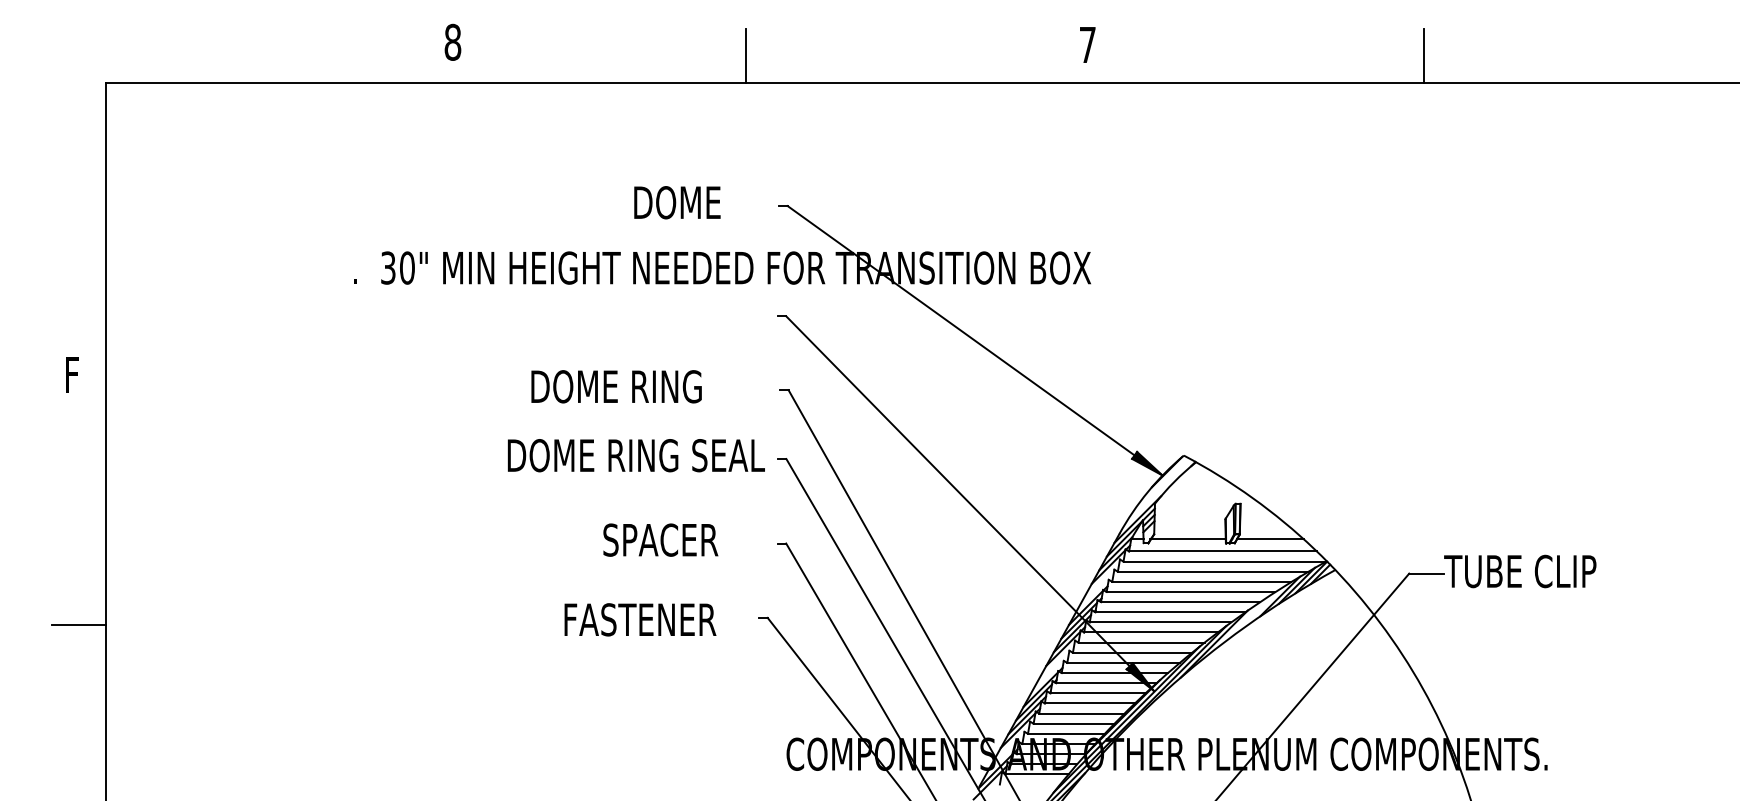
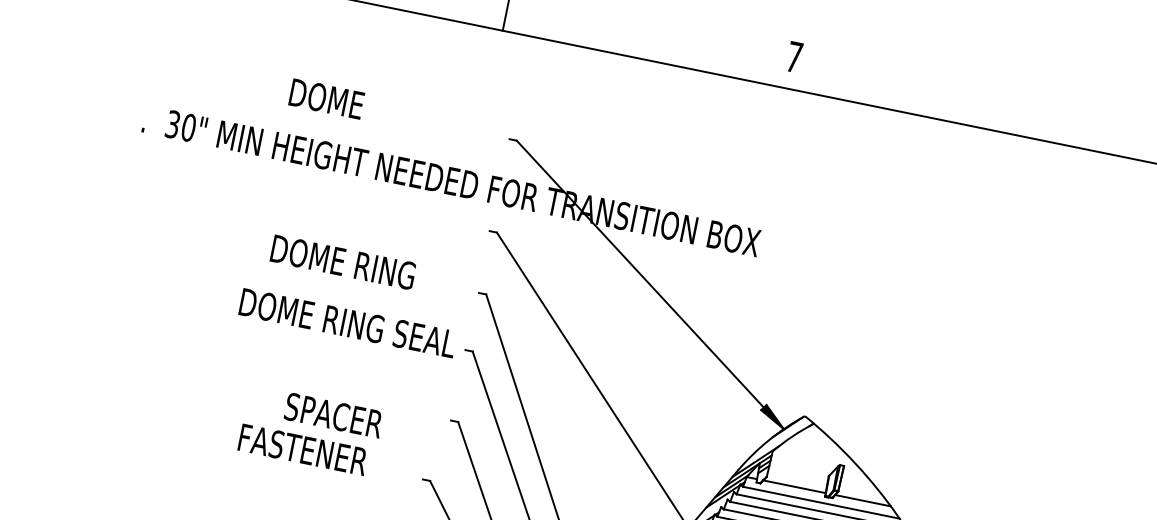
line: (1424, 55) -> (1073, 123), removed
text: (677, 202) -> (326, 98), moved
text: (660, 539) -> (333, 414), moved
text: (640, 619) -> (303, 449), moved

